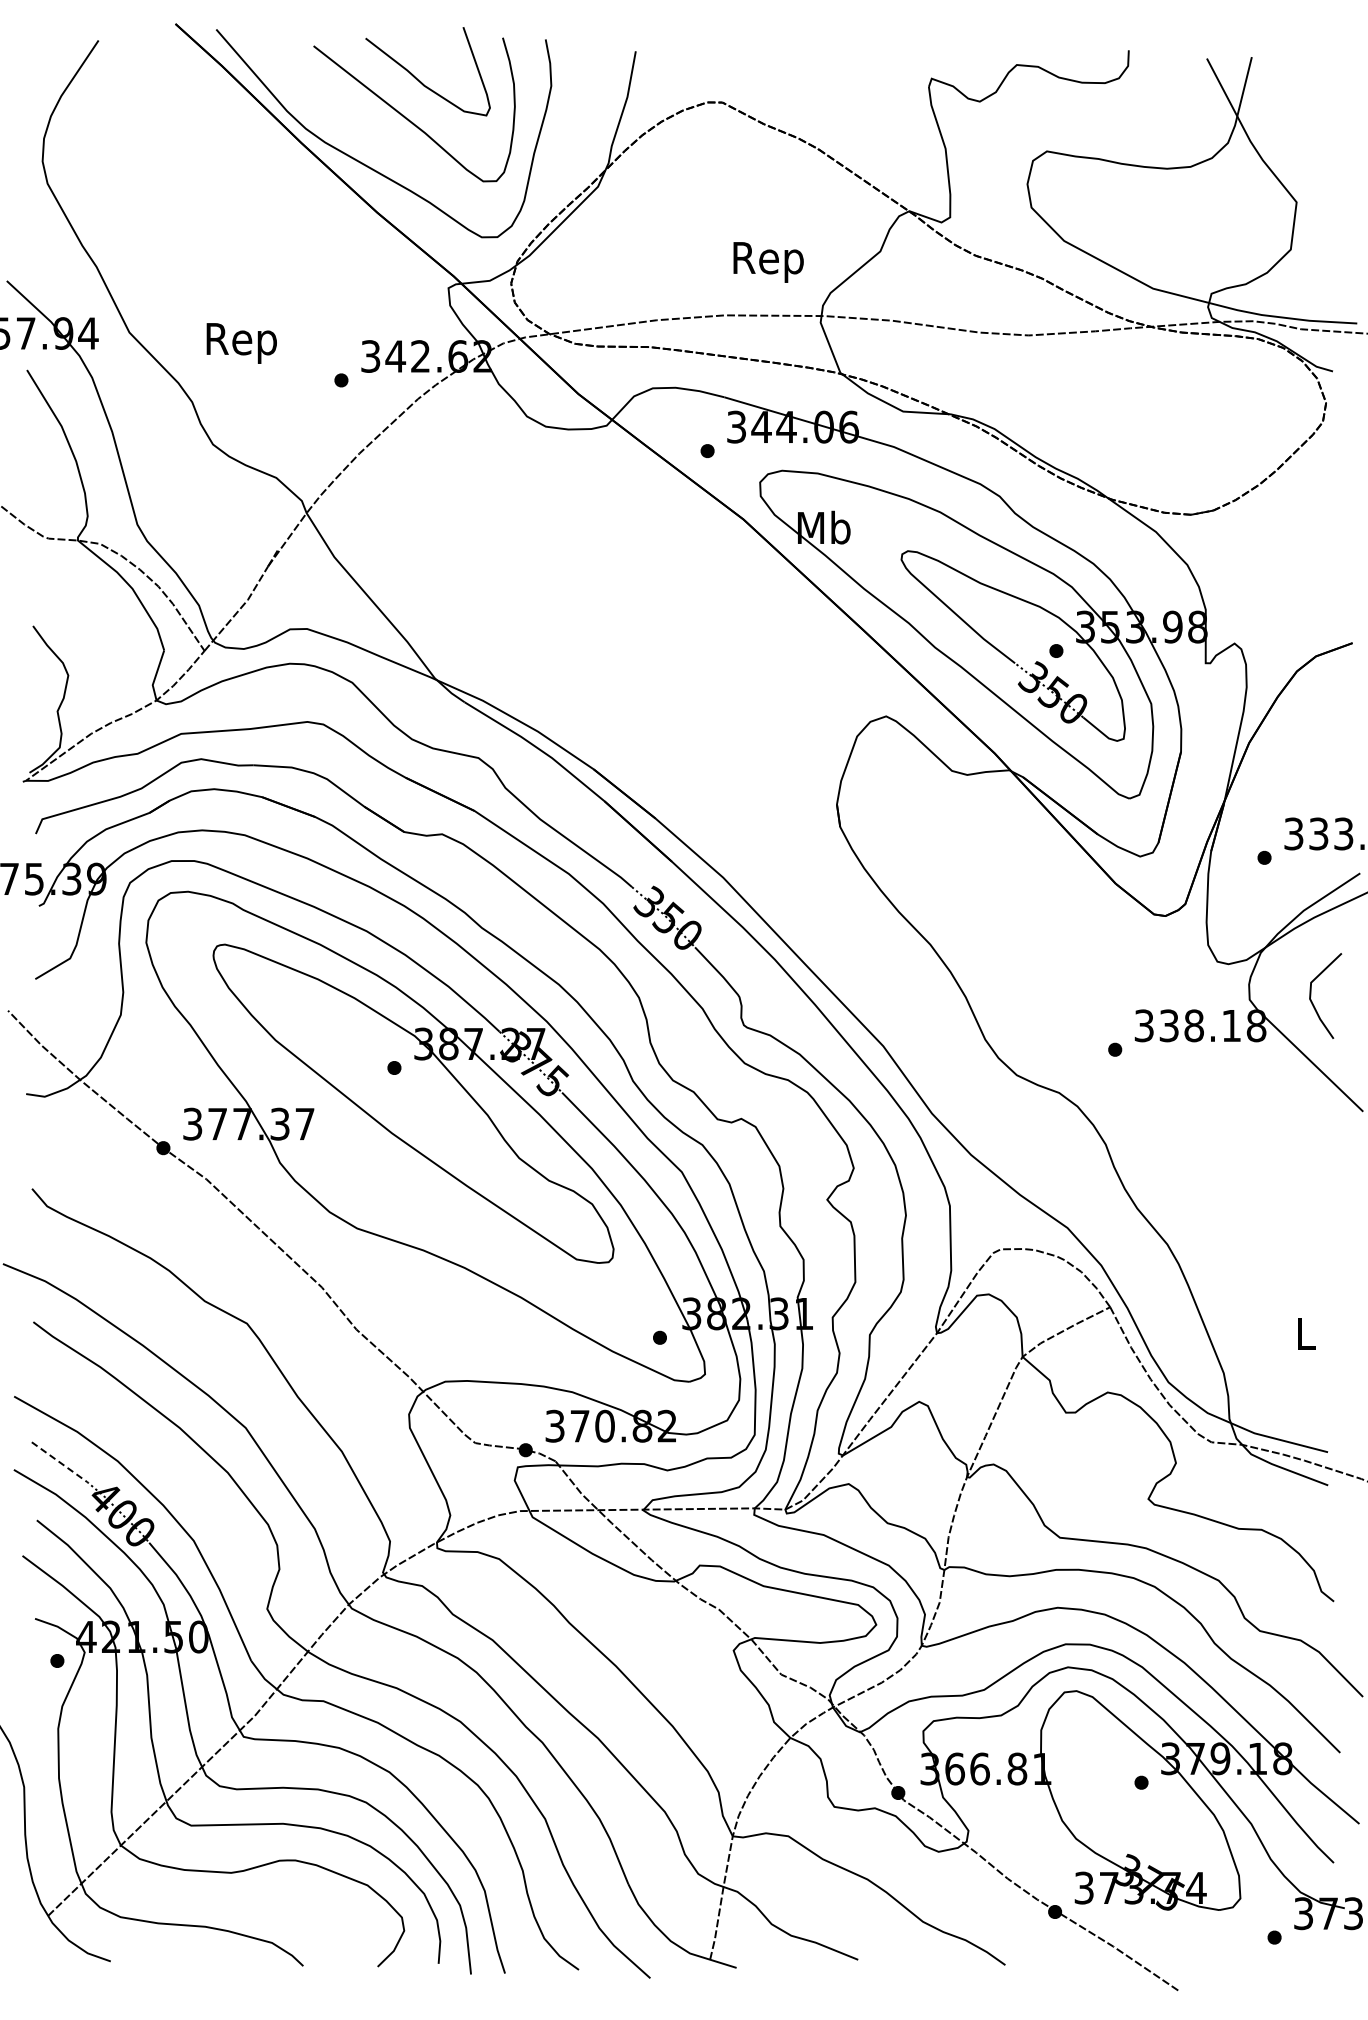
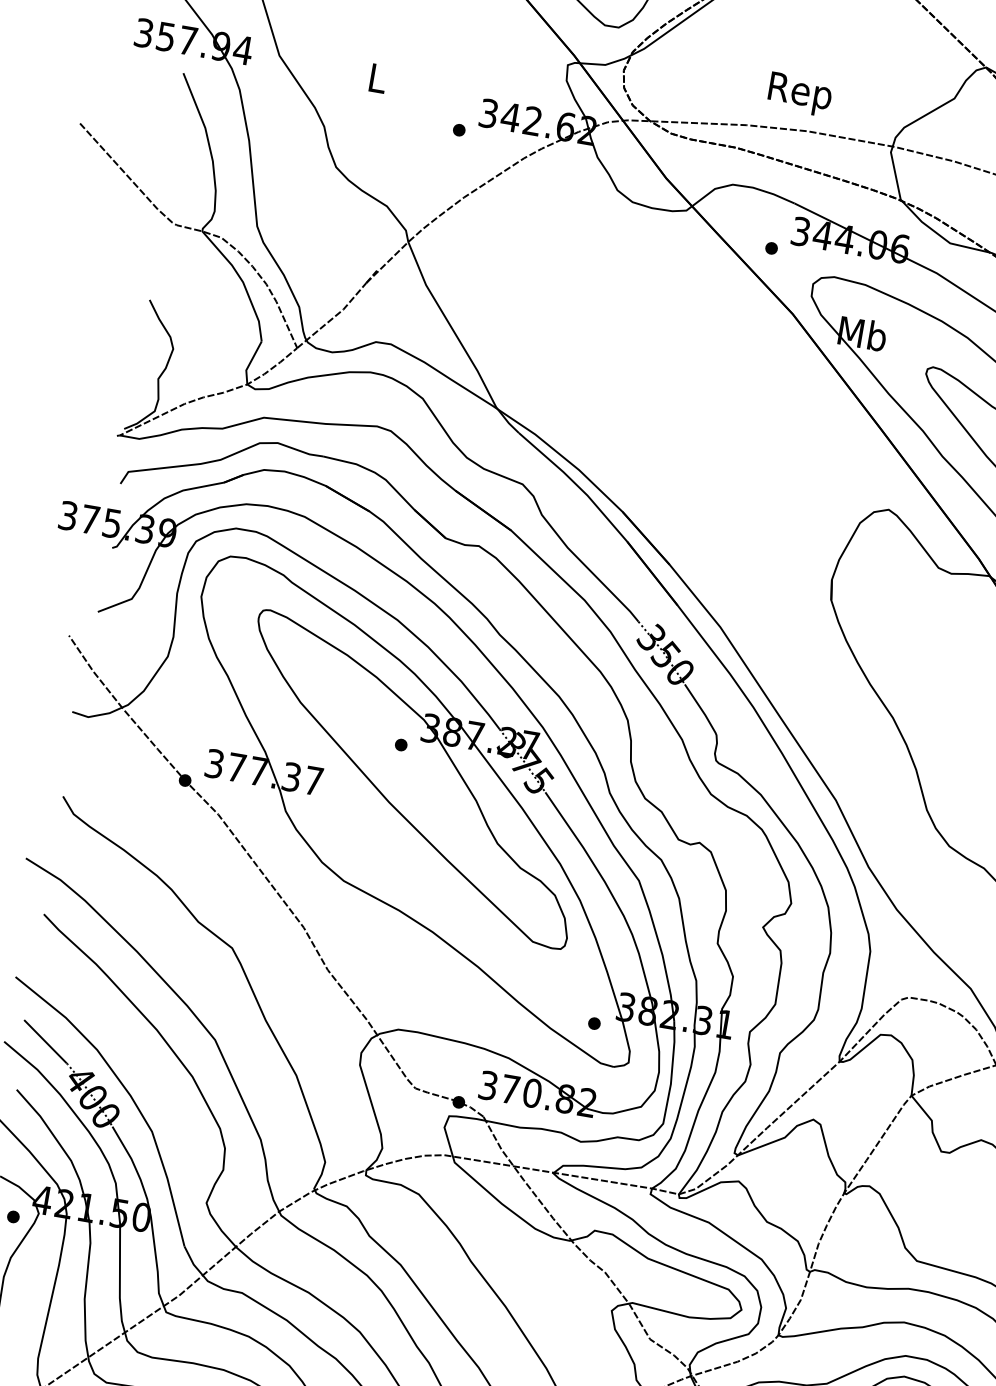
text: (768, 262) -> (799, 94), moved
text: (241, 343) -> (376, 82), Rep -> L
line: (59, 1462) -> (45, 1042), dashed -> solid

